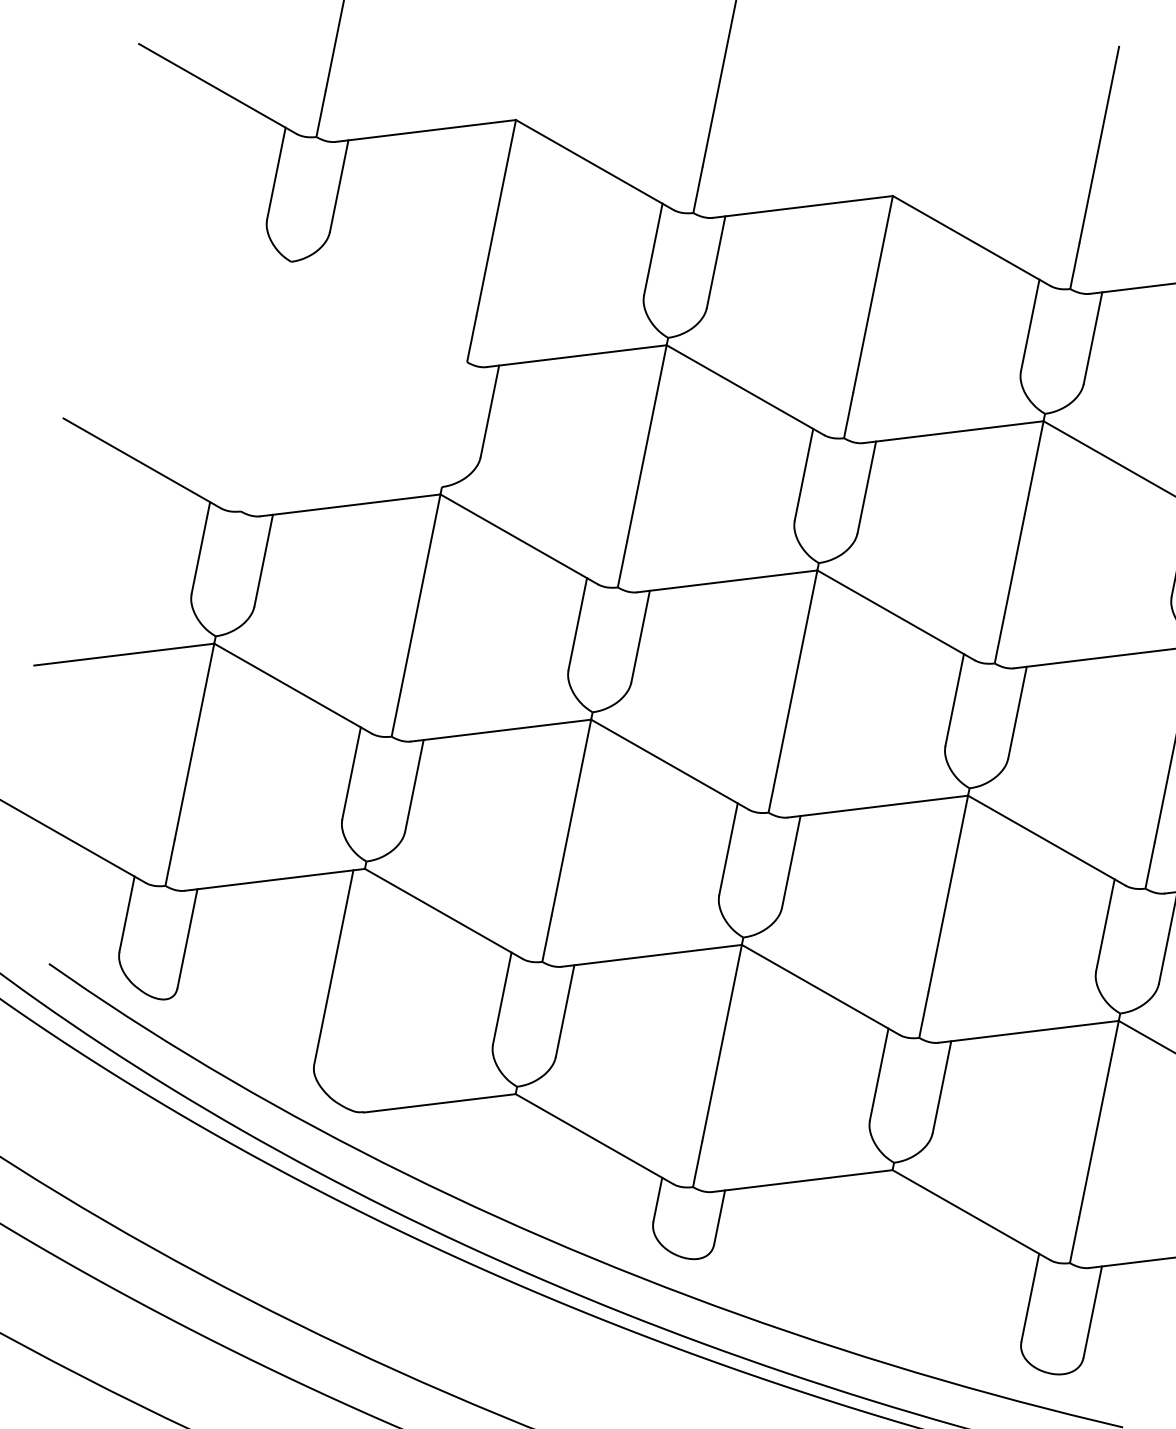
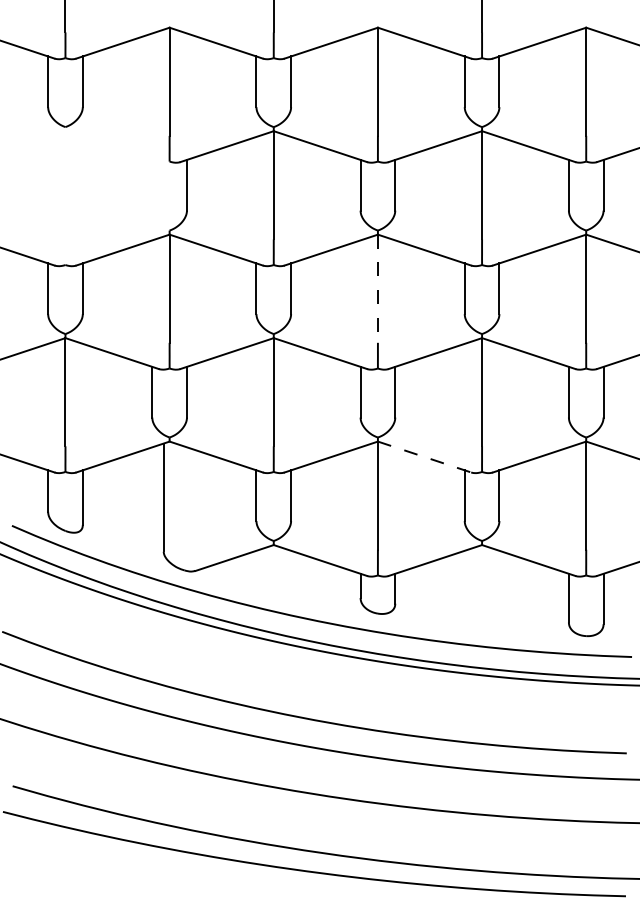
line: (796, 669) -> (377, 289), solid -> dashed
line: (822, 991) -> (425, 457), solid -> dashed

